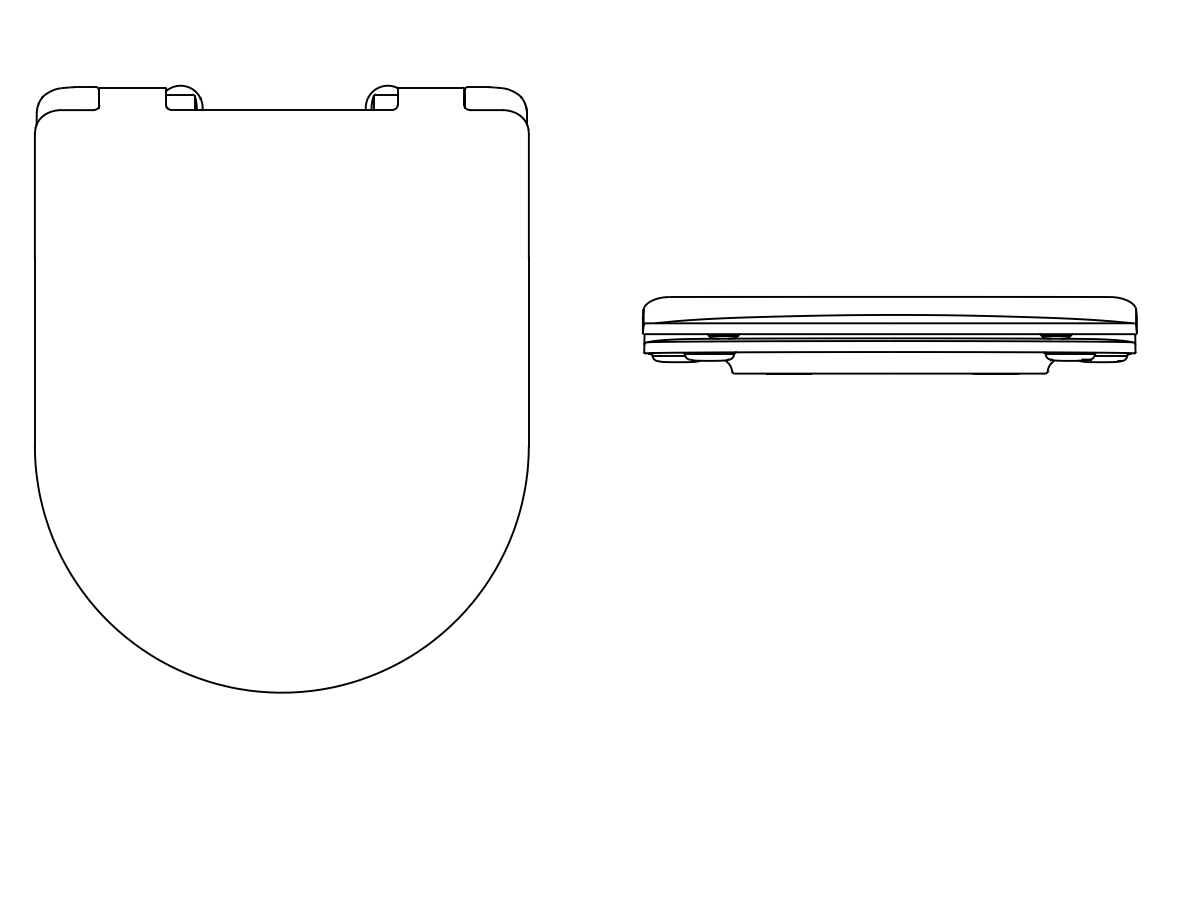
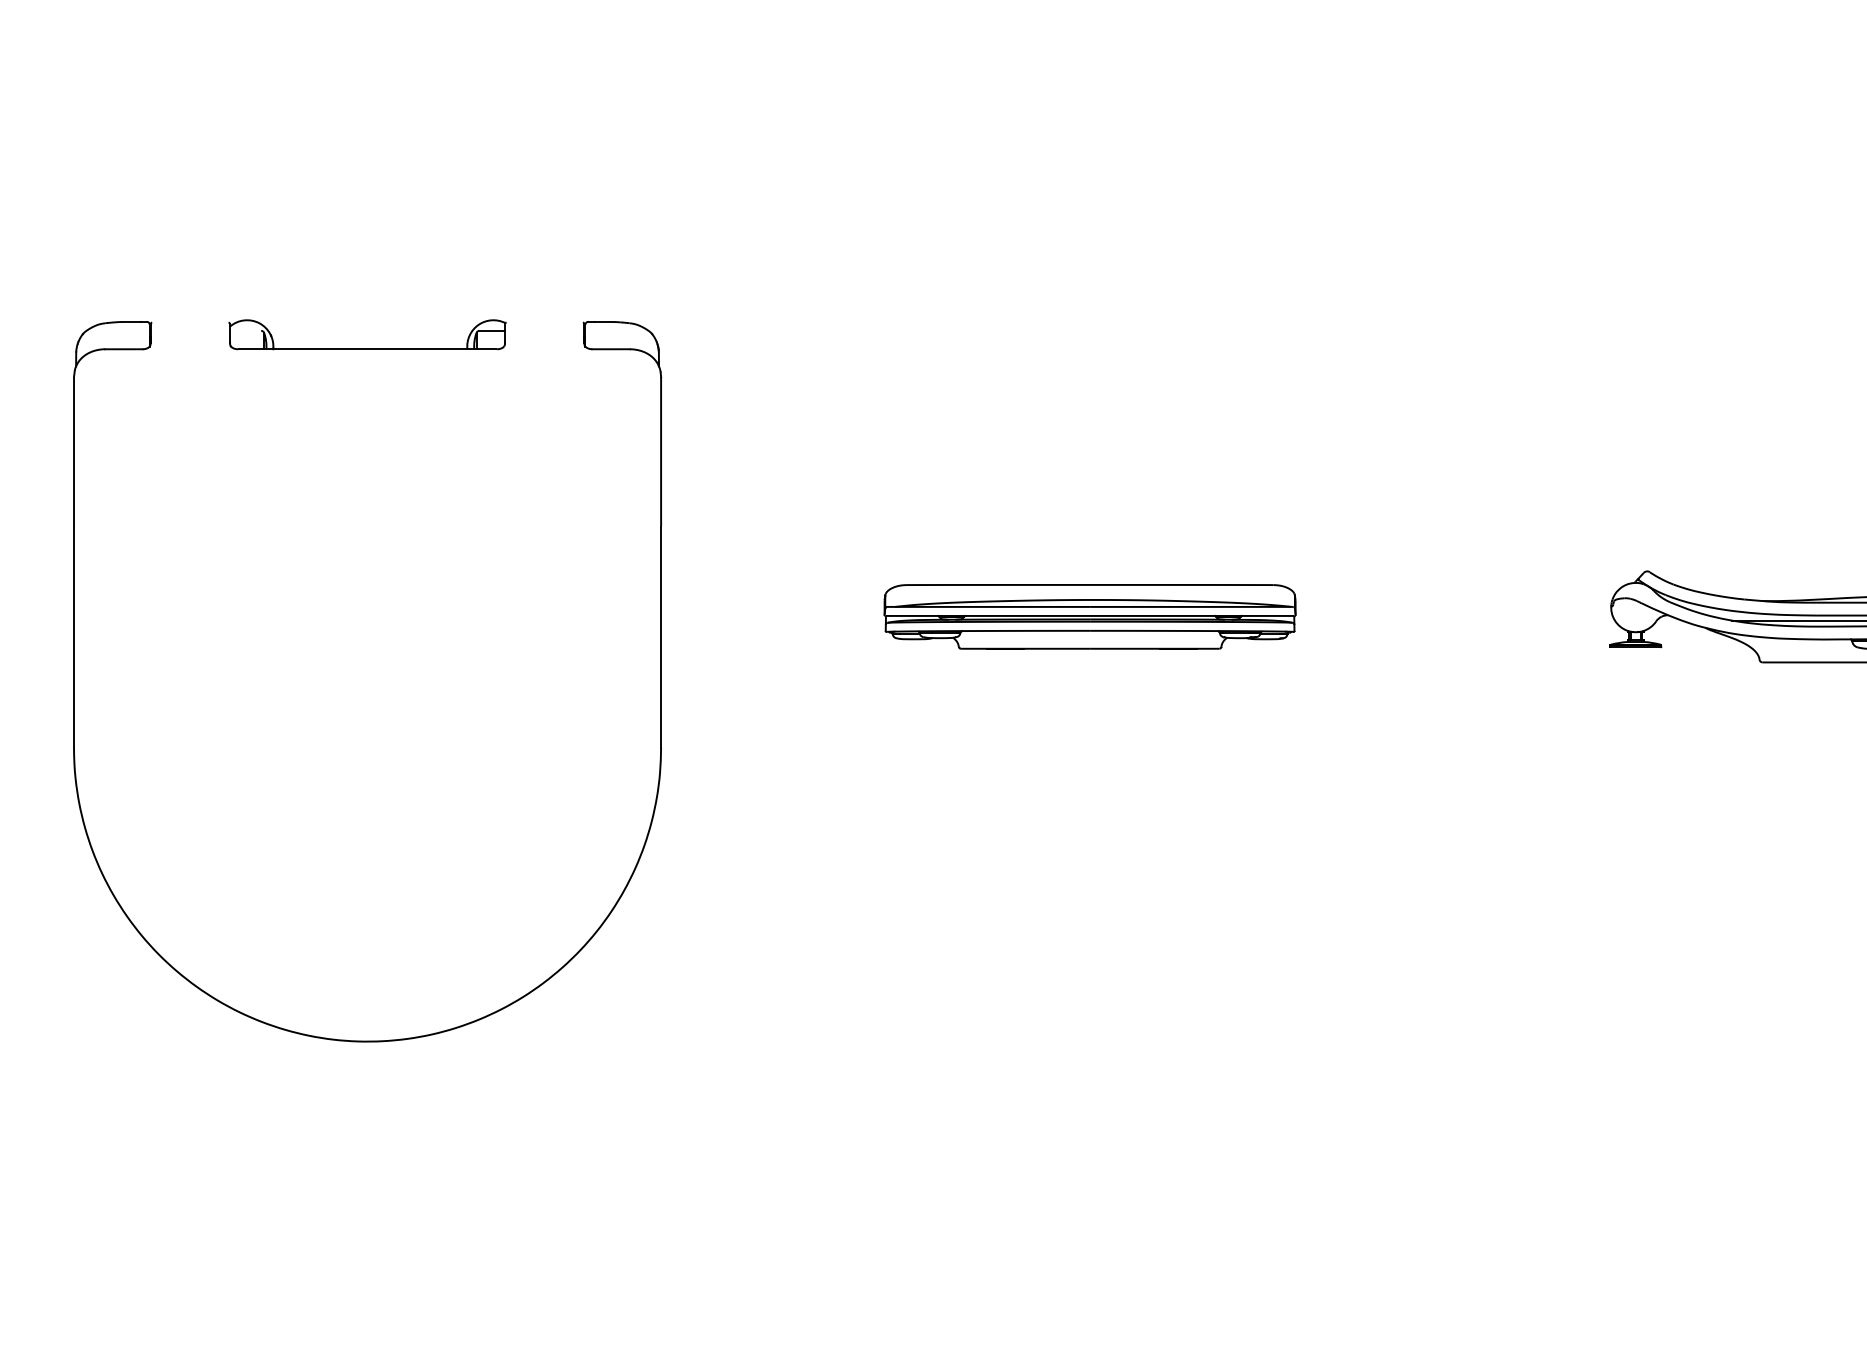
line: (132, 87) -> (190, 322), removed
line: (430, 87) -> (544, 322), removed
line: (179, 94) -> (245, 330), removed
part: (889, 334) -> (1089, 616), size x0.7

